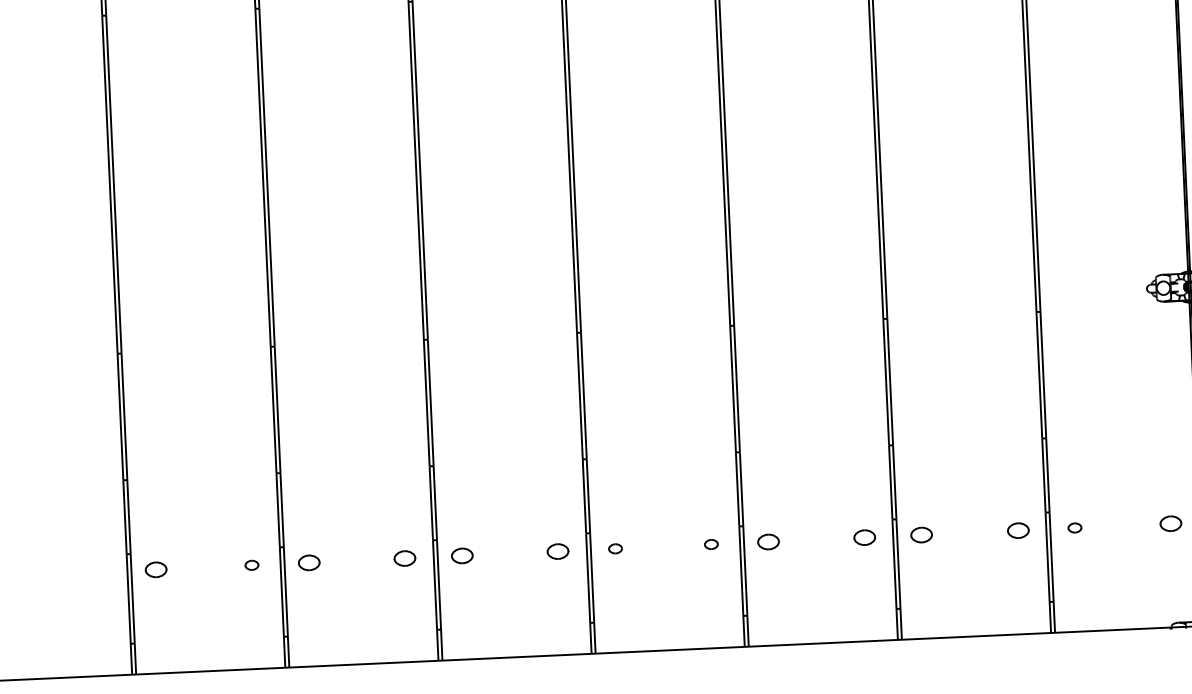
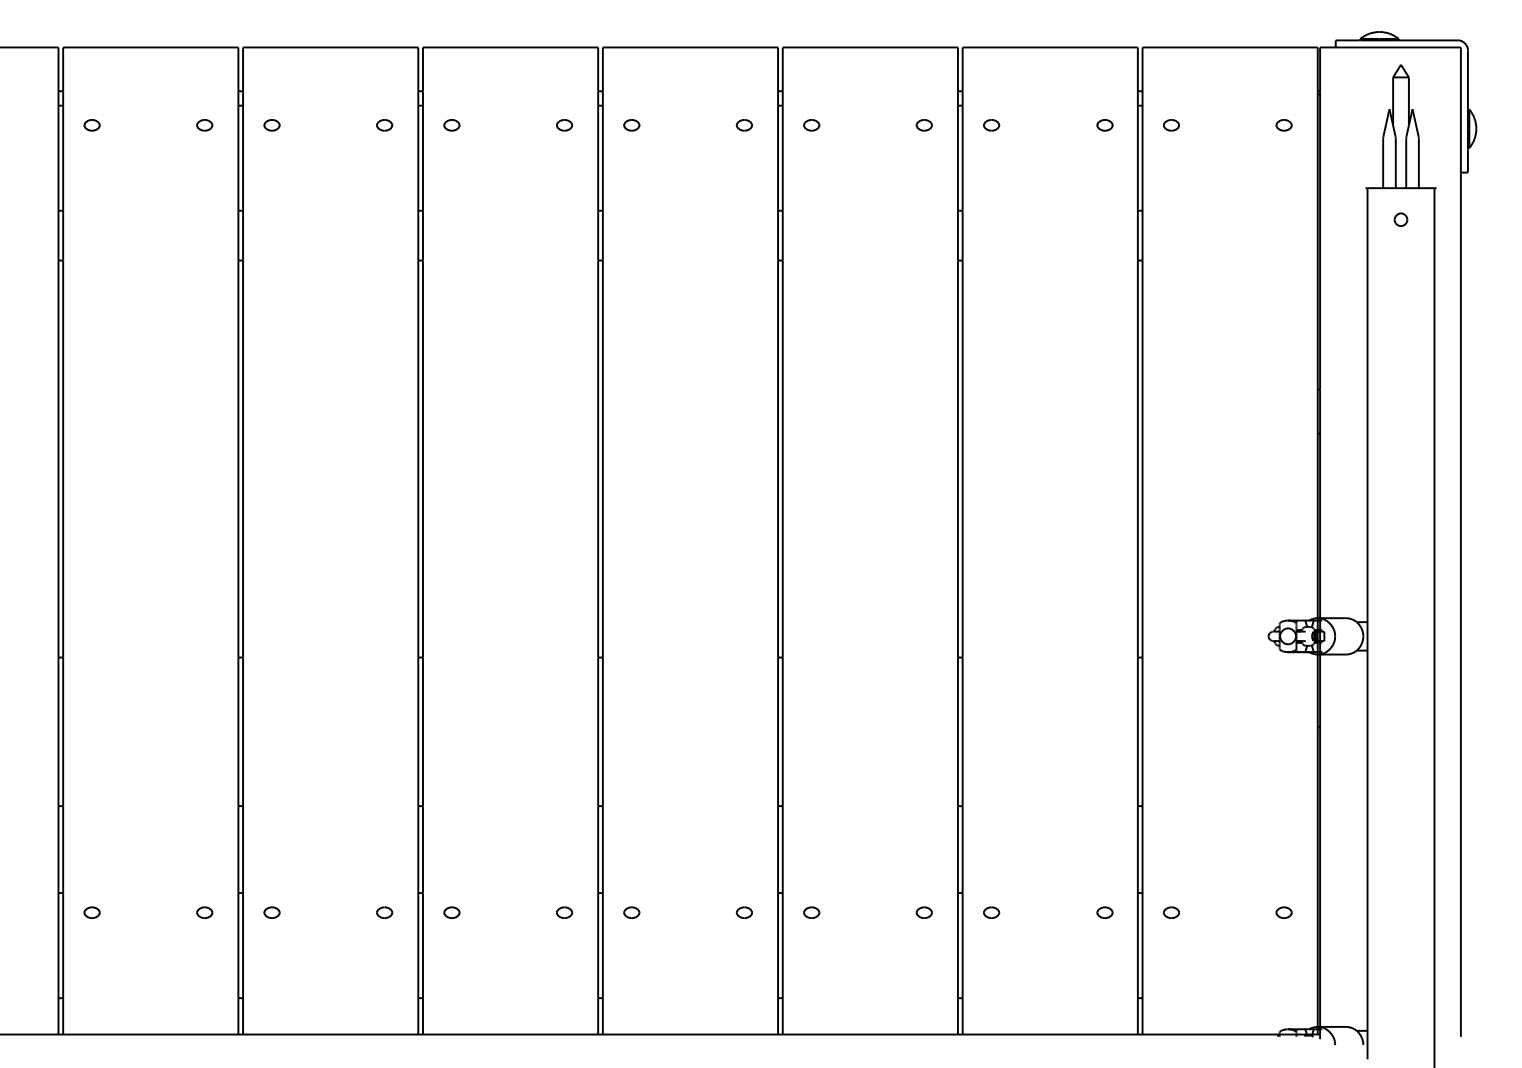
part: (1170, 523) -> (1283, 912), size x0.62
part: (1017, 530) -> (1104, 912), size x0.62
part: (921, 534) -> (991, 912), size x0.62
part: (863, 537) -> (923, 912), size x0.62
part: (768, 541) -> (811, 912), size x0.62
part: (558, 551) -> (564, 912), size x0.62
part: (462, 555) -> (451, 912), size x0.62
part: (404, 558) -> (384, 912), size x0.62
part: (308, 562) -> (271, 912), size x0.62
part: (155, 569) -> (91, 912), size x0.62

